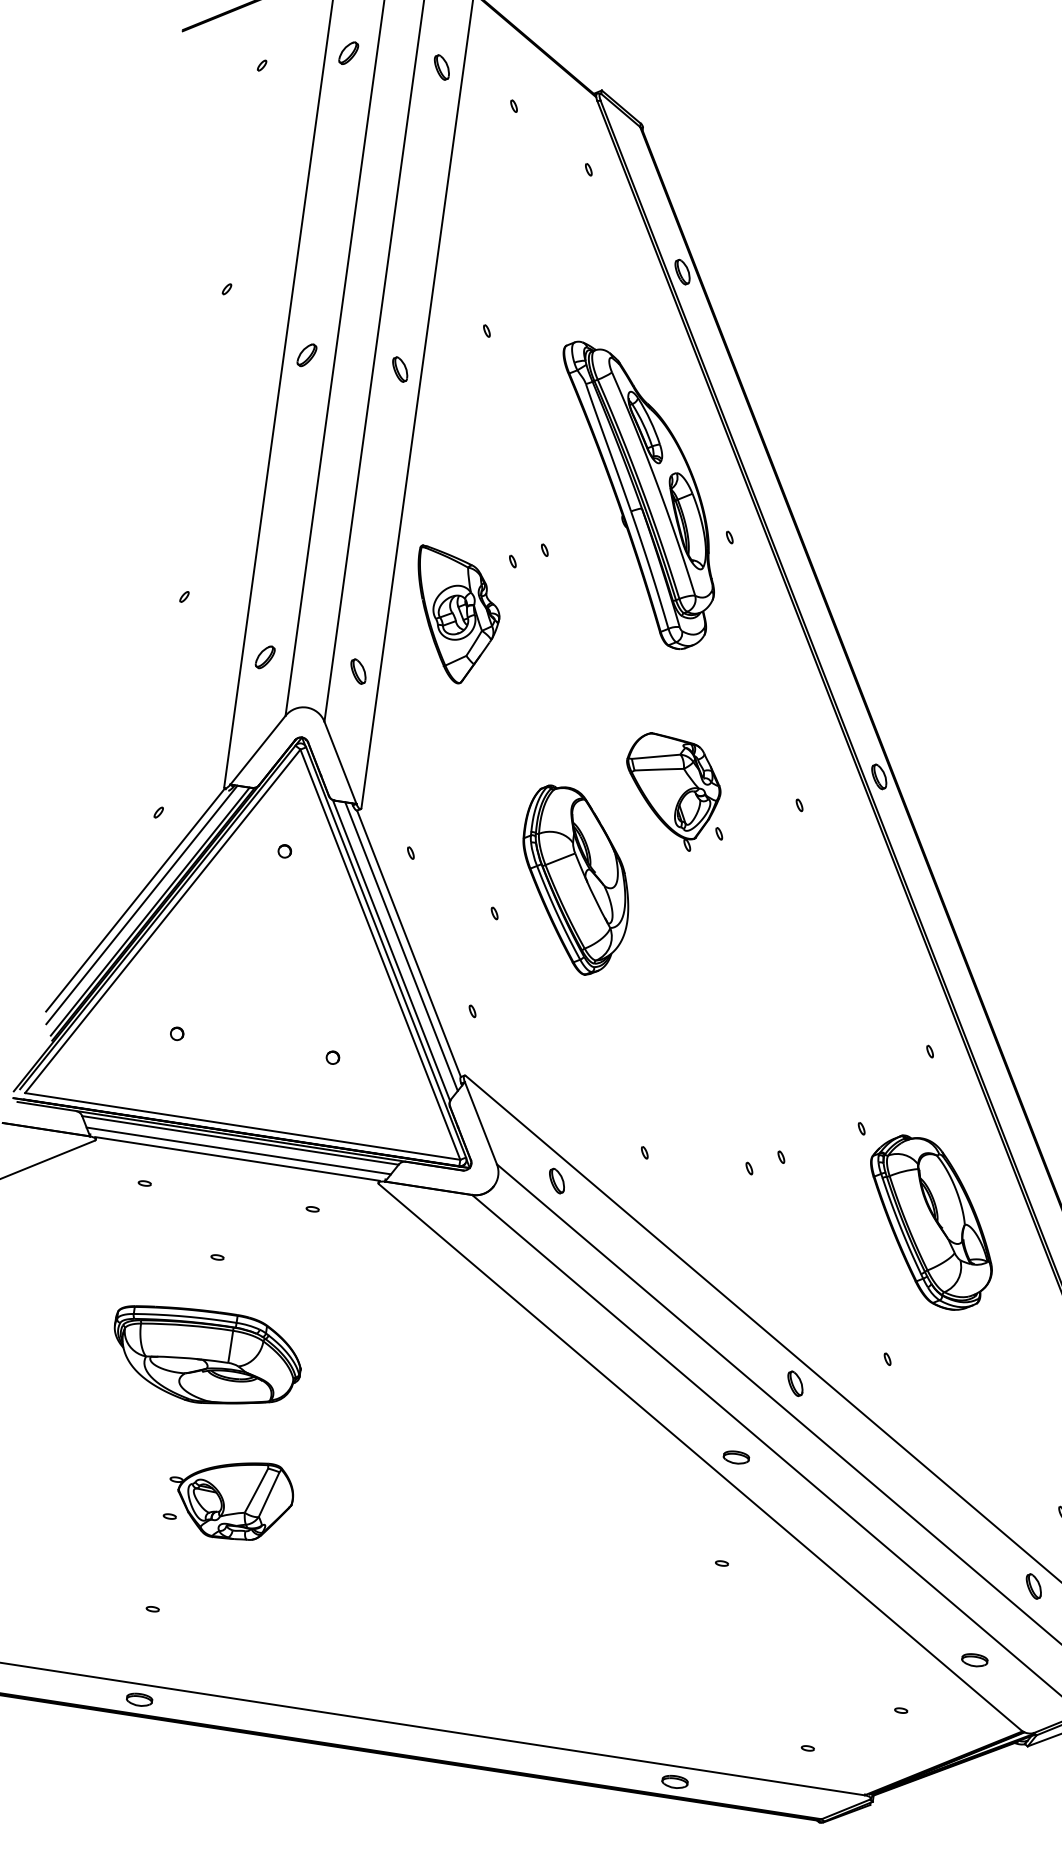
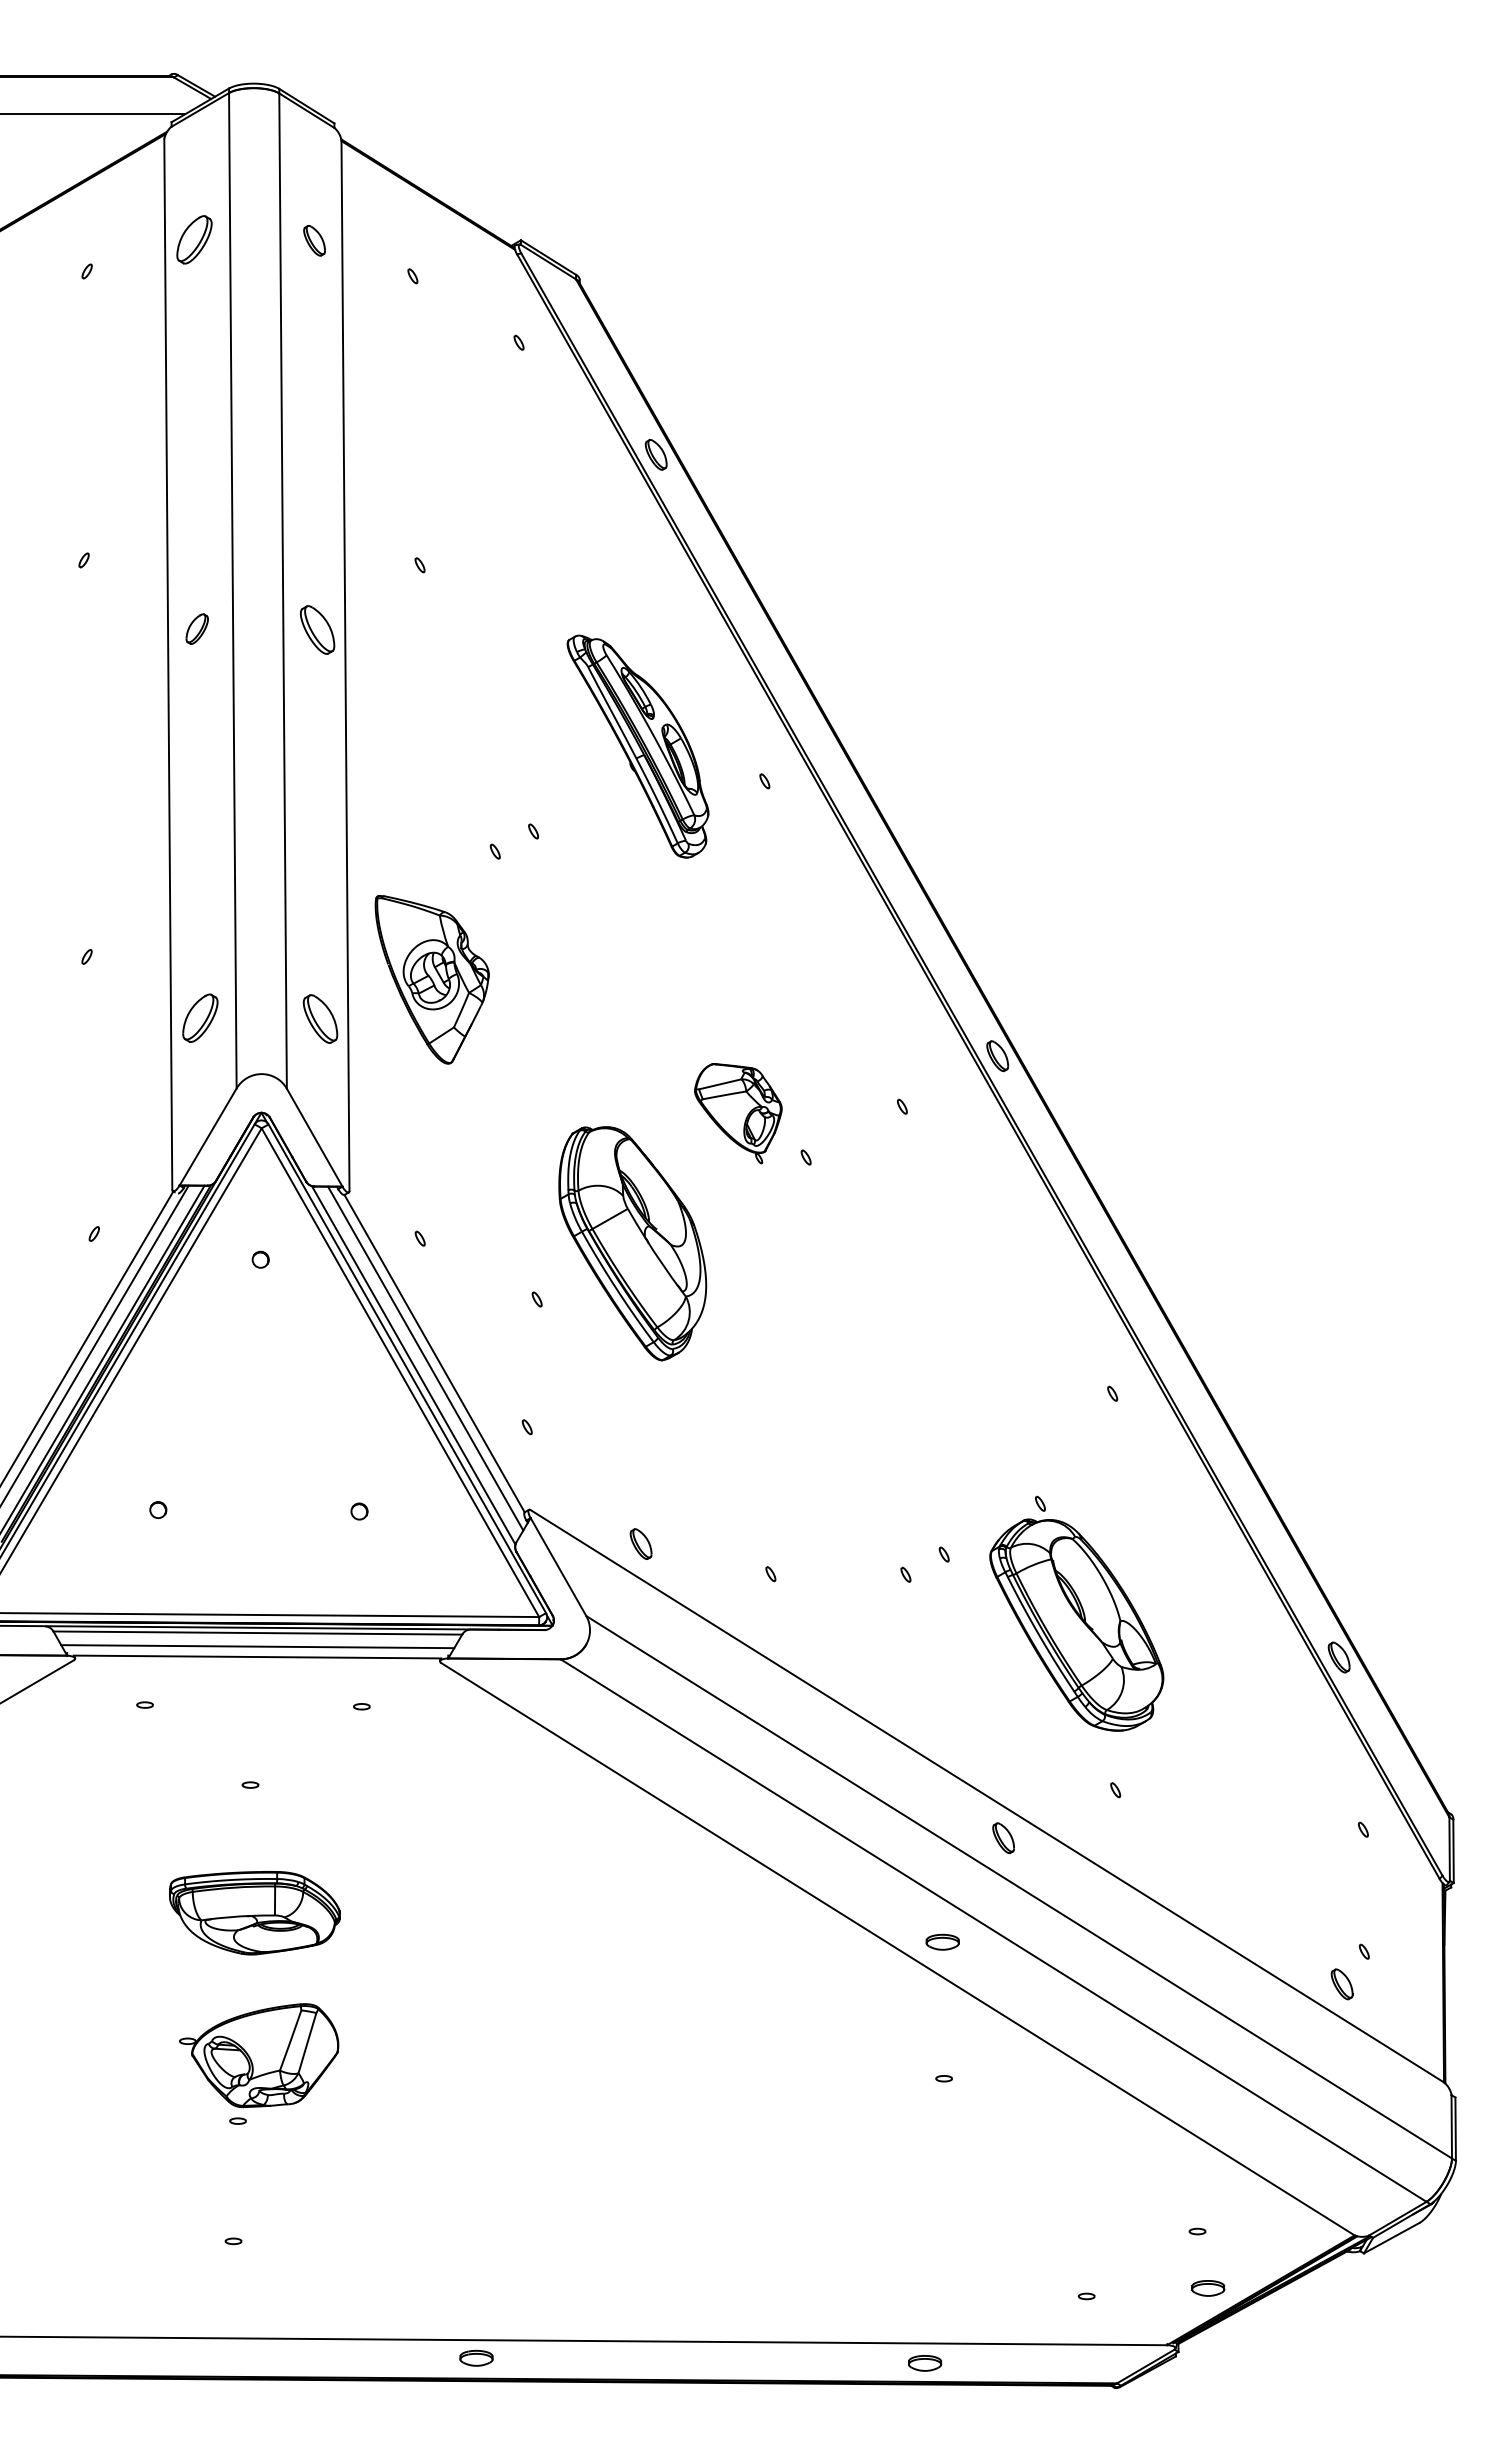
part: (348, 52) -> (193, 239), size x1.6
part: (400, 369) -> (317, 629), size x1.6
part: (634, 496) -> (637, 746), size x0.6
part: (454, 616) -> (431, 979), moved
part: (264, 657) -> (199, 1018), size x1.6
part: (358, 671) -> (320, 1019), size x1.6
part: (671, 792) -> (738, 1113), size x0.7
part: (556, 1180) -> (640, 1543), moved
part: (930, 1222) -> (1076, 1624), moved
part: (206, 1357) -> (254, 1913), size x0.7
part: (230, 1498) -> (259, 2055), moved
part: (1033, 1586) -> (1341, 1984), moved
part: (974, 1660) -> (1208, 2288), moved
part: (139, 1699) -> (476, 2357), moved

